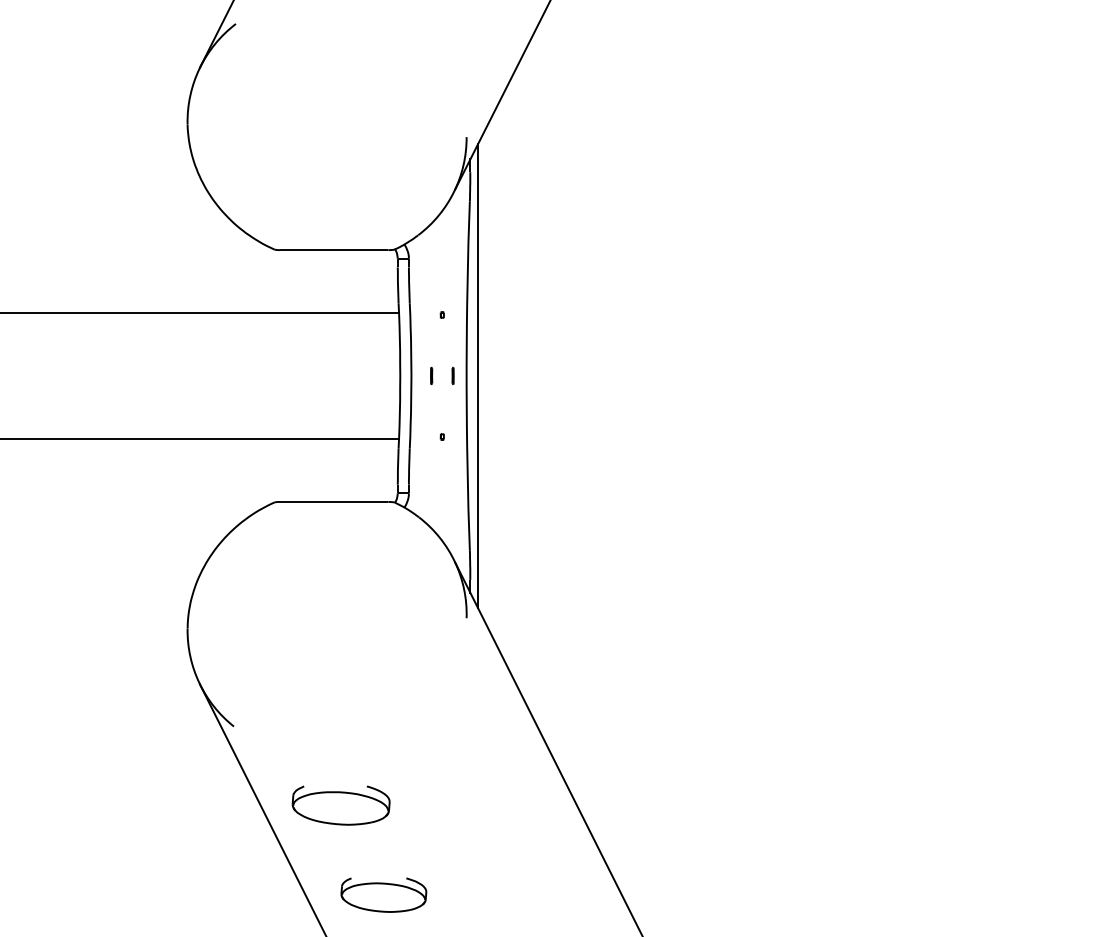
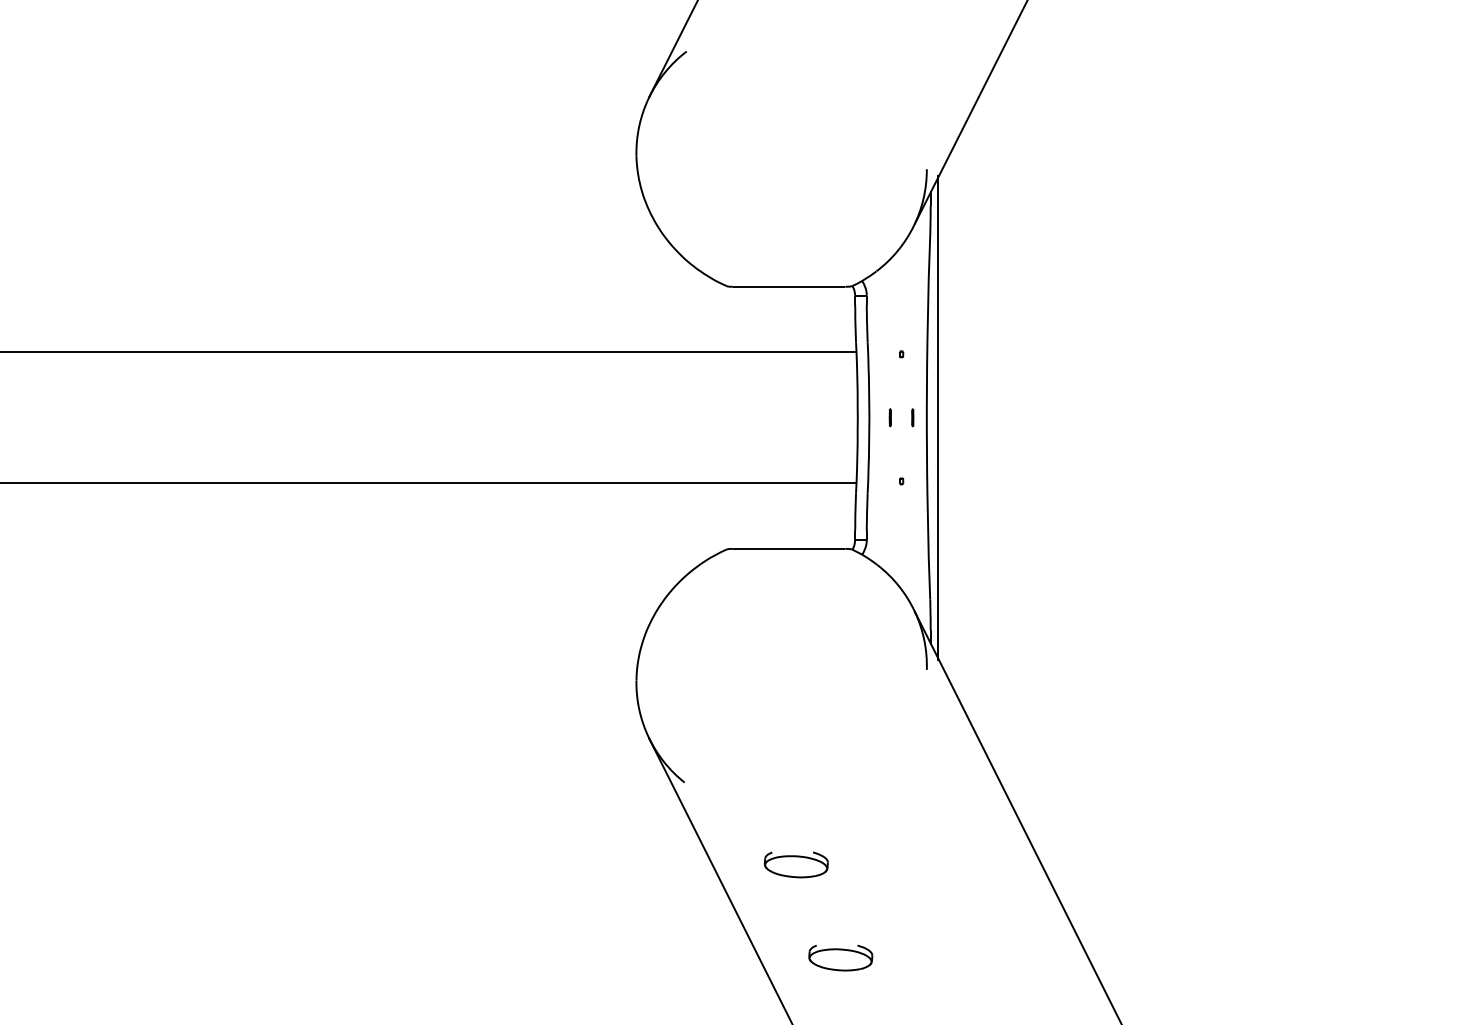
part: (341, 805) -> (796, 864), size x0.62
part: (383, 894) -> (840, 957), size x0.71

